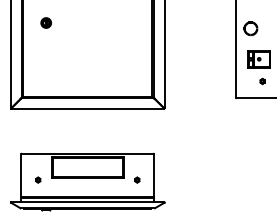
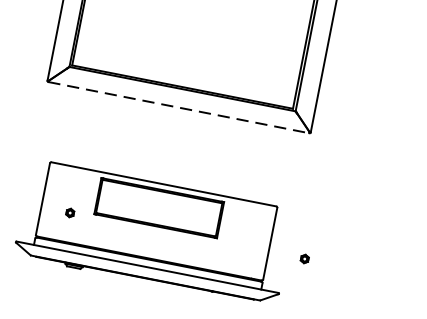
line: (88, 108) -> (180, 107), solid -> dashed
part: (137, 179) -> (305, 258), moved

